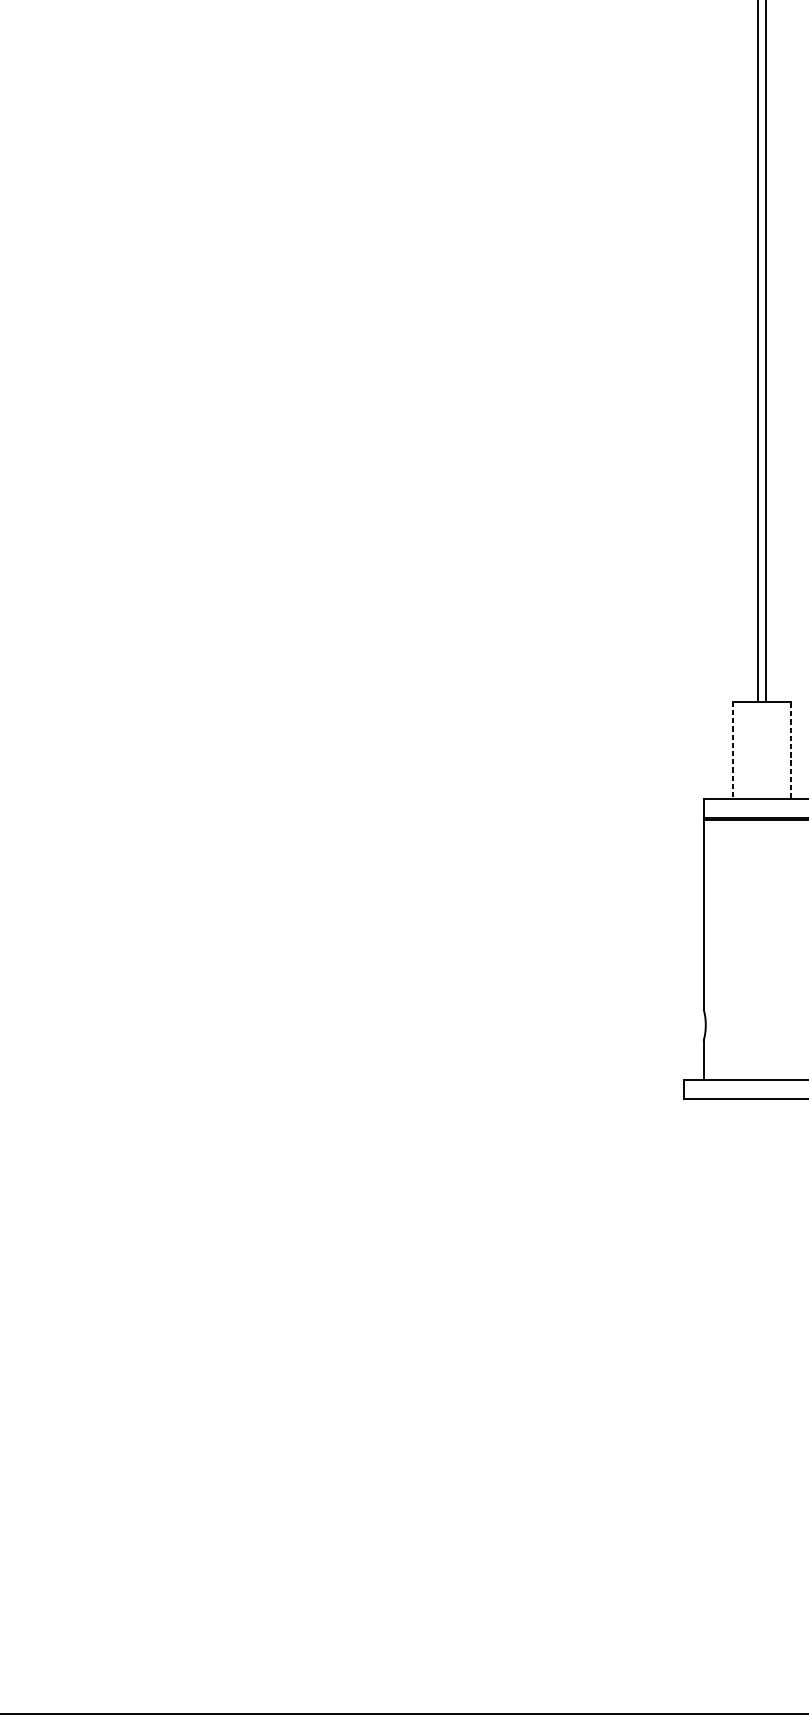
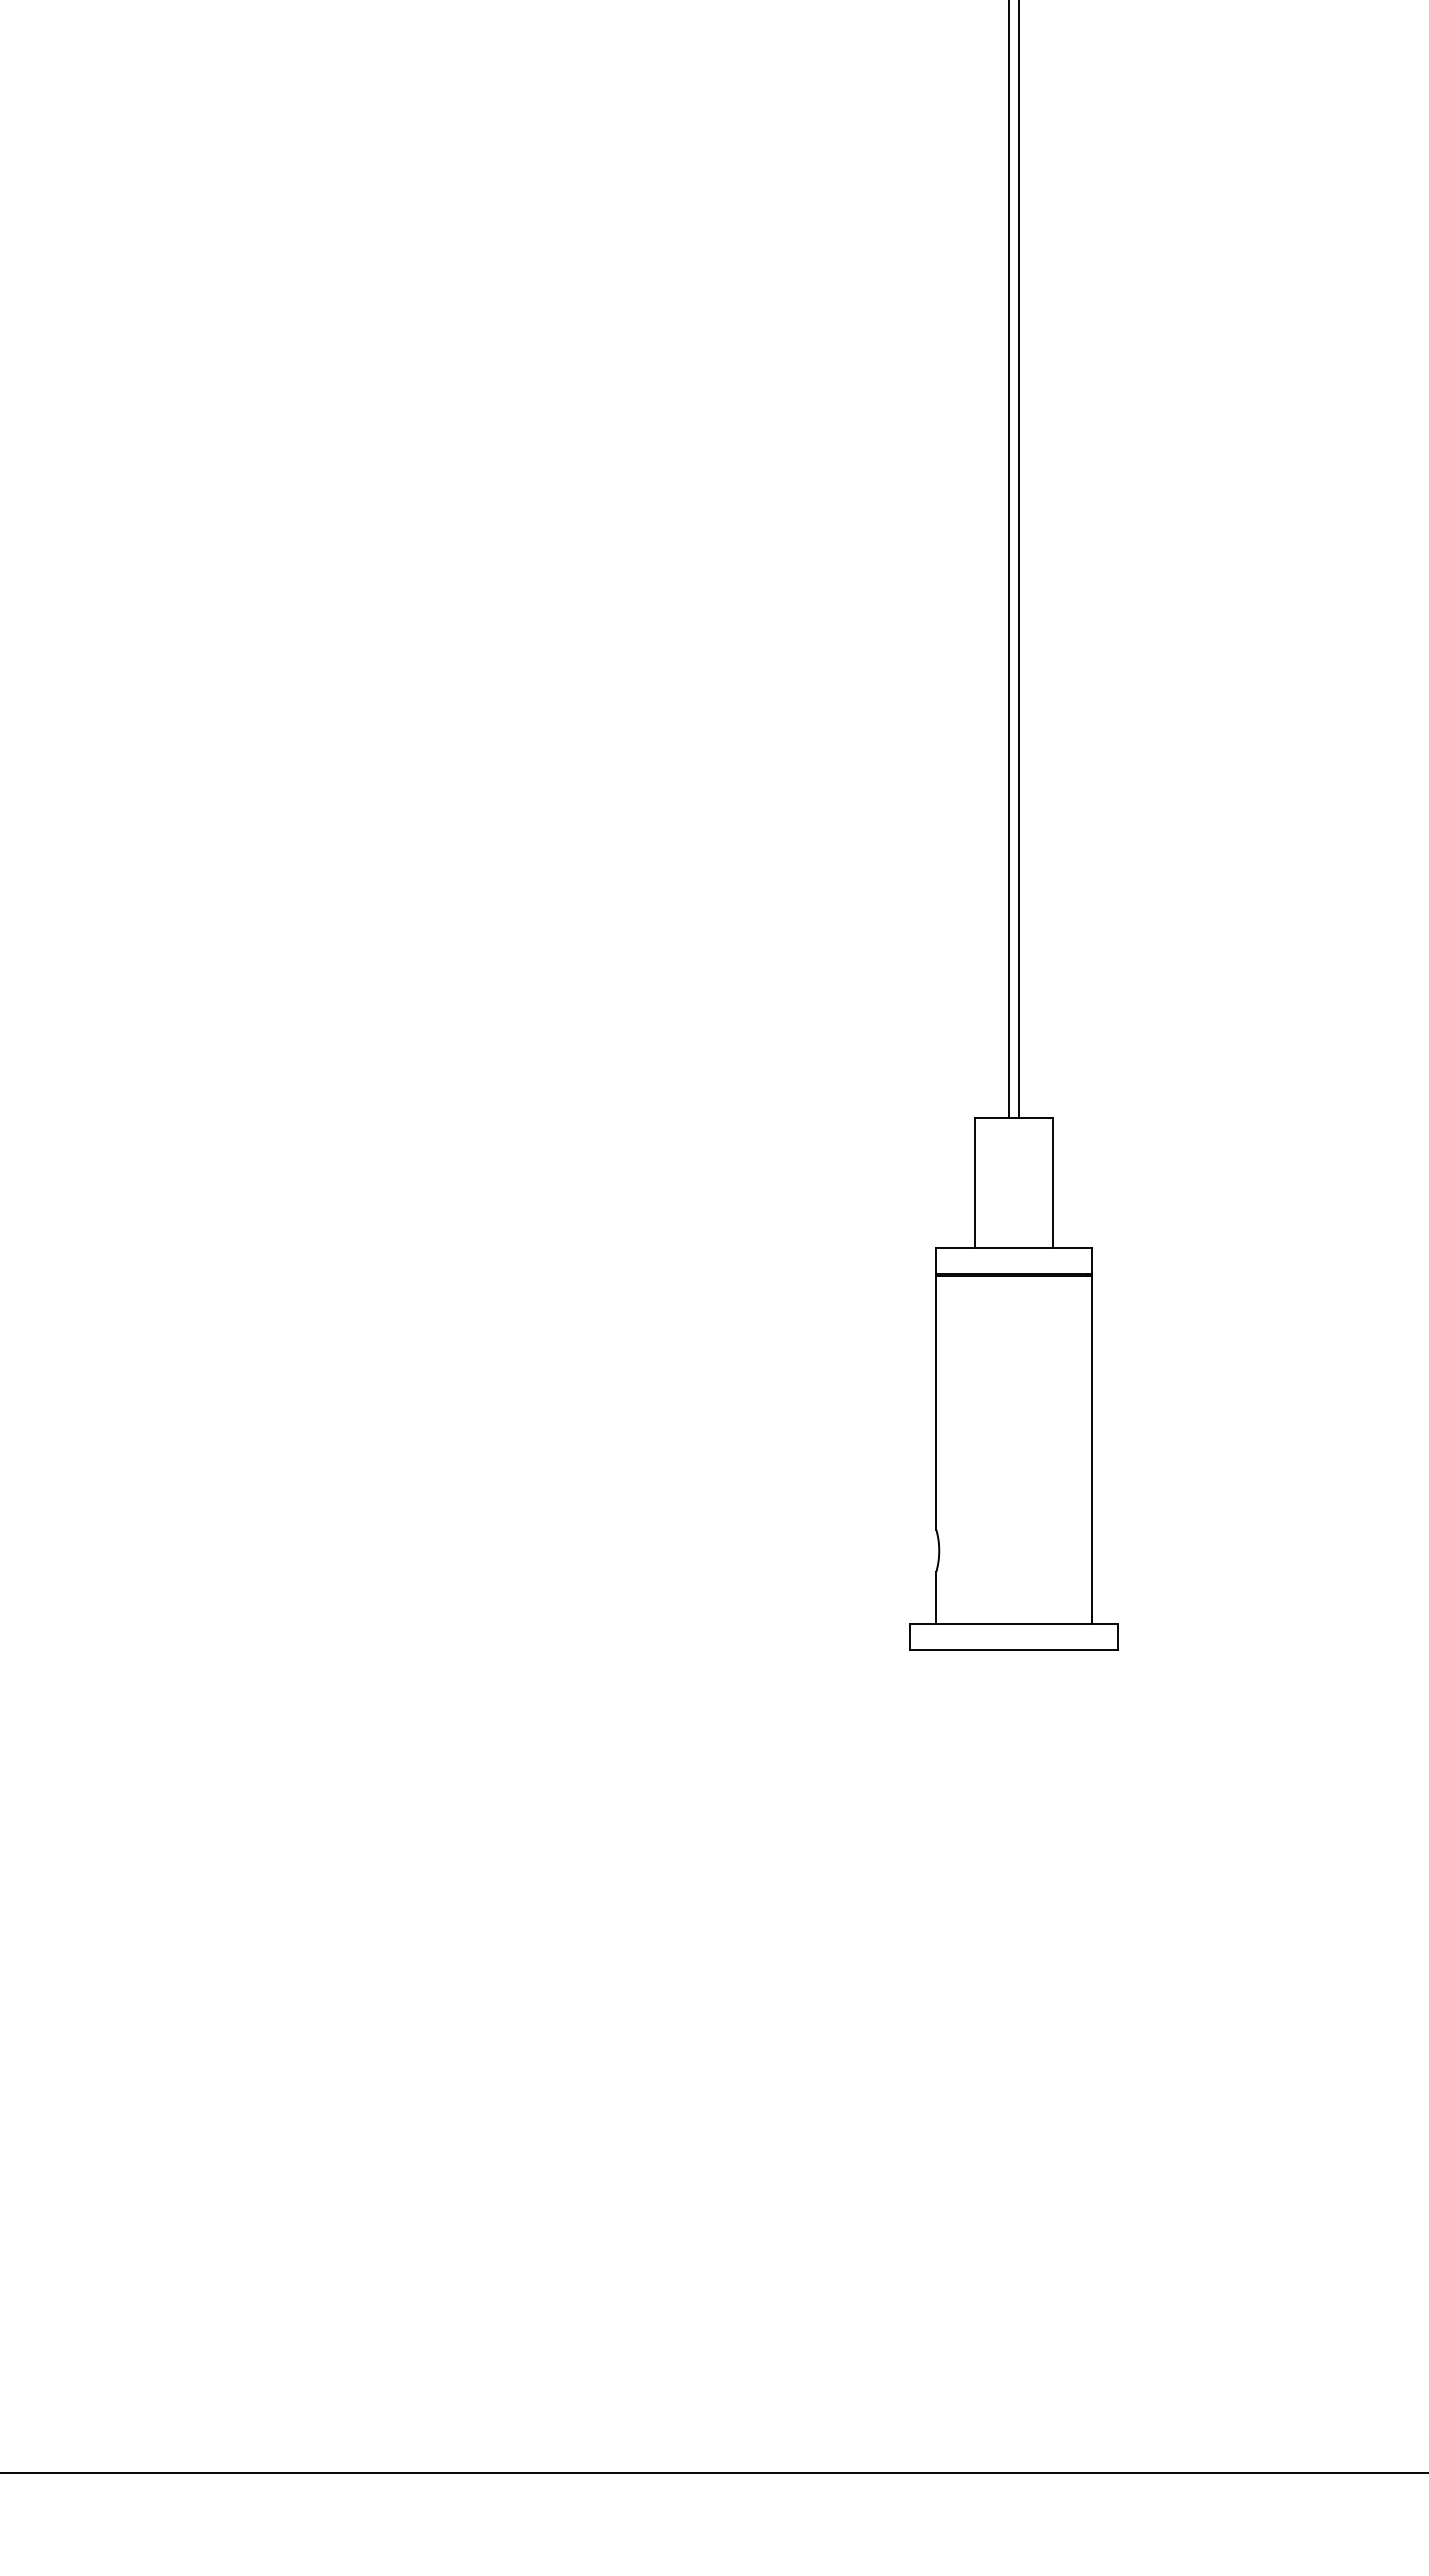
line: (732, 749) -> (975, 1182), dashed -> solid
line: (791, 749) -> (1053, 1182), dashed -> solid

